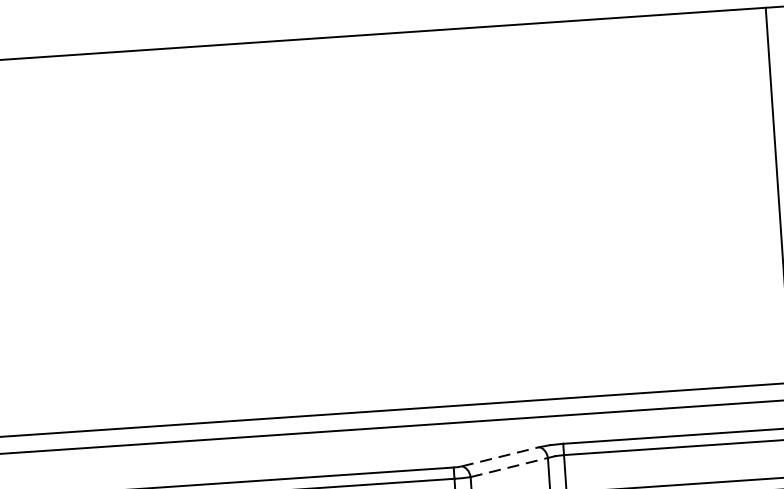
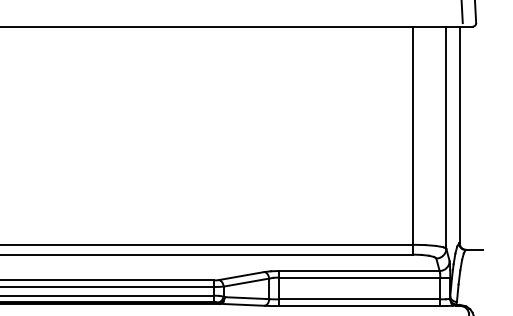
line: (501, 455) -> (242, 275), dashed -> solid
line: (509, 467) -> (246, 282), dashed -> solid

